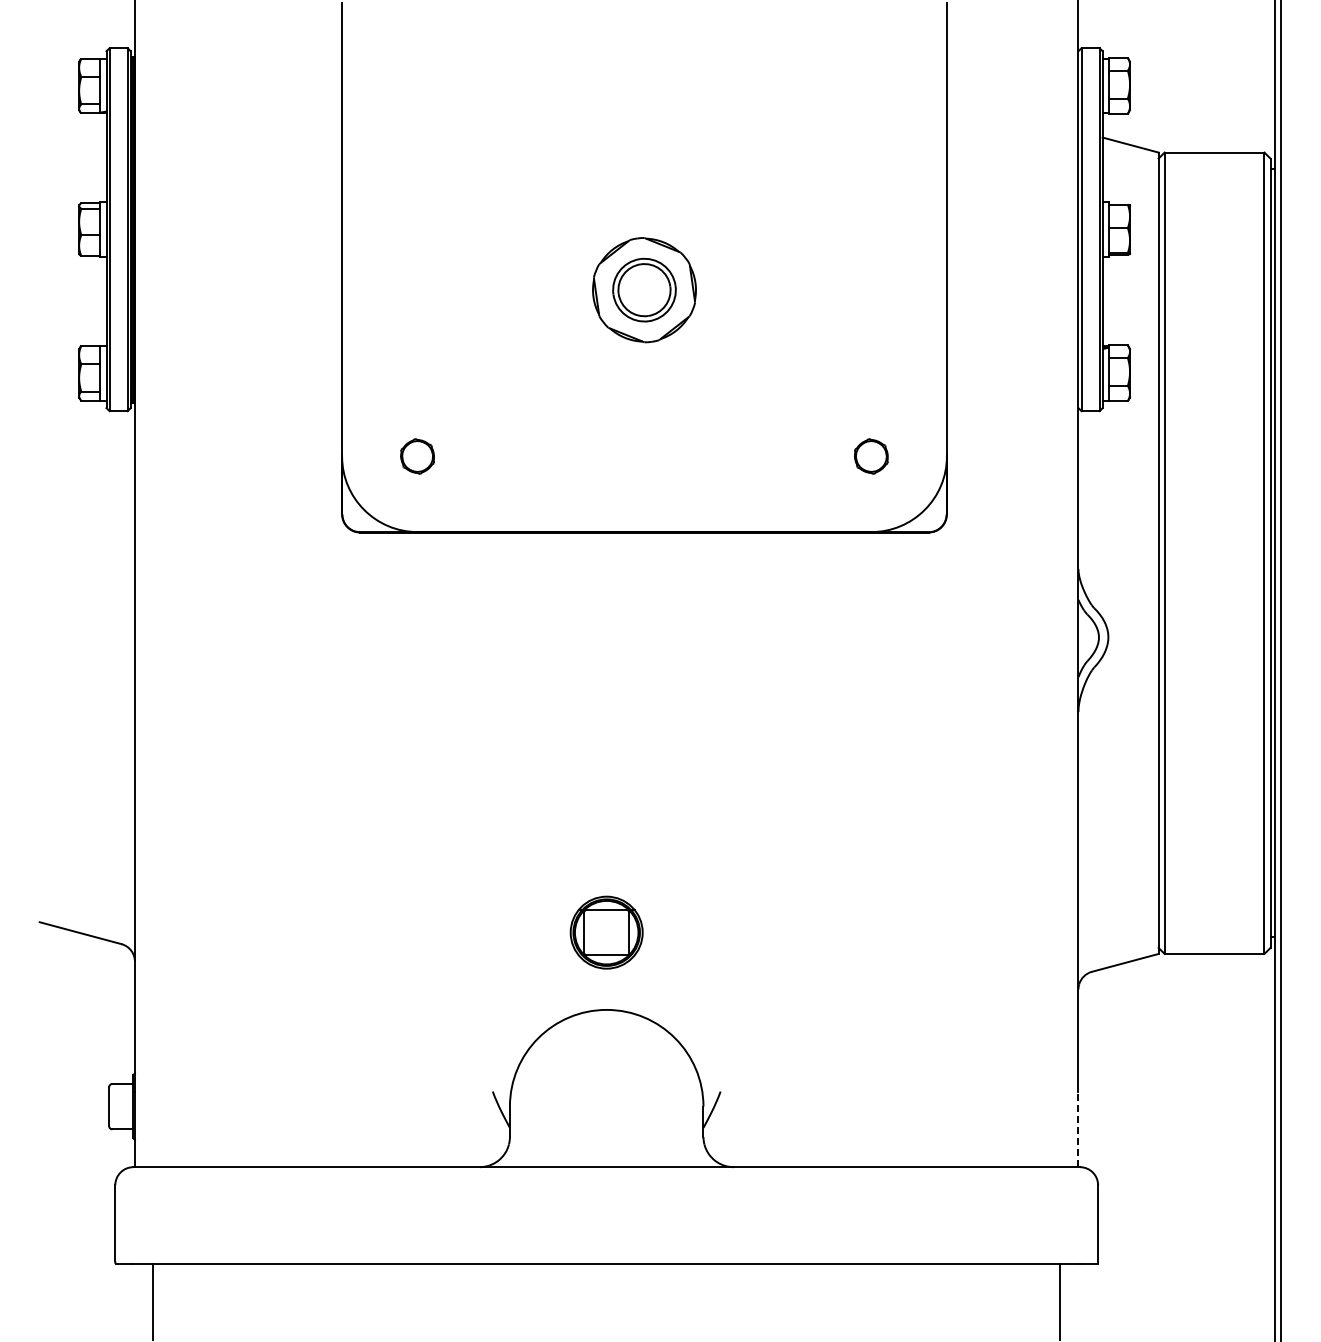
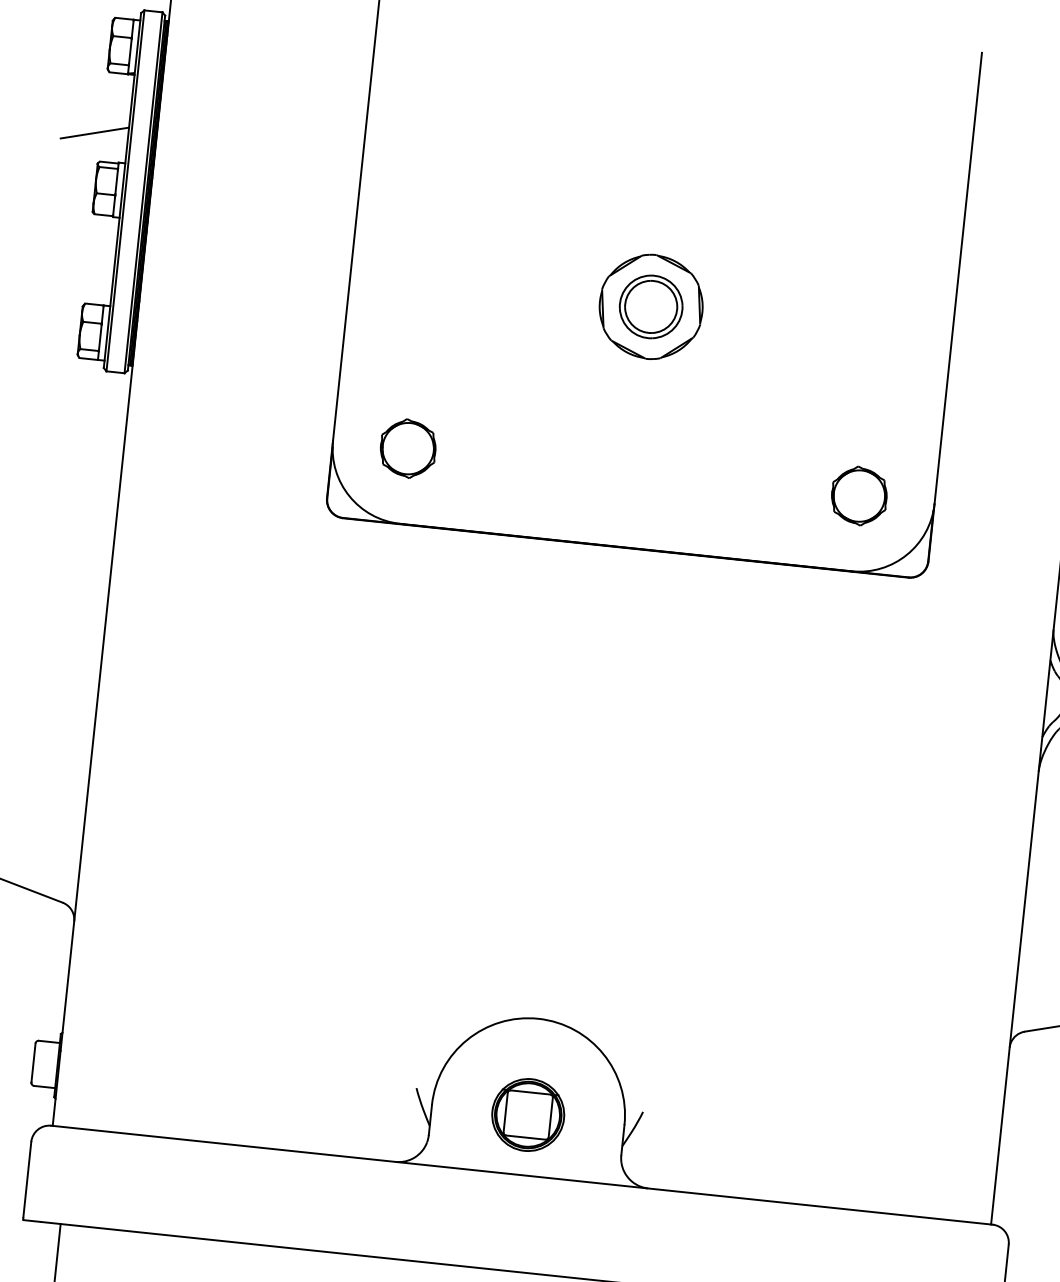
line: (72, 175) -> (94, 133), added
part: (417, 456) -> (408, 448), size x1.67
part: (871, 456) -> (859, 496), size x1.67
part: (606, 932) -> (528, 1114), moved
line: (1078, 1129) -> (995, 1187), dashed -> solid

